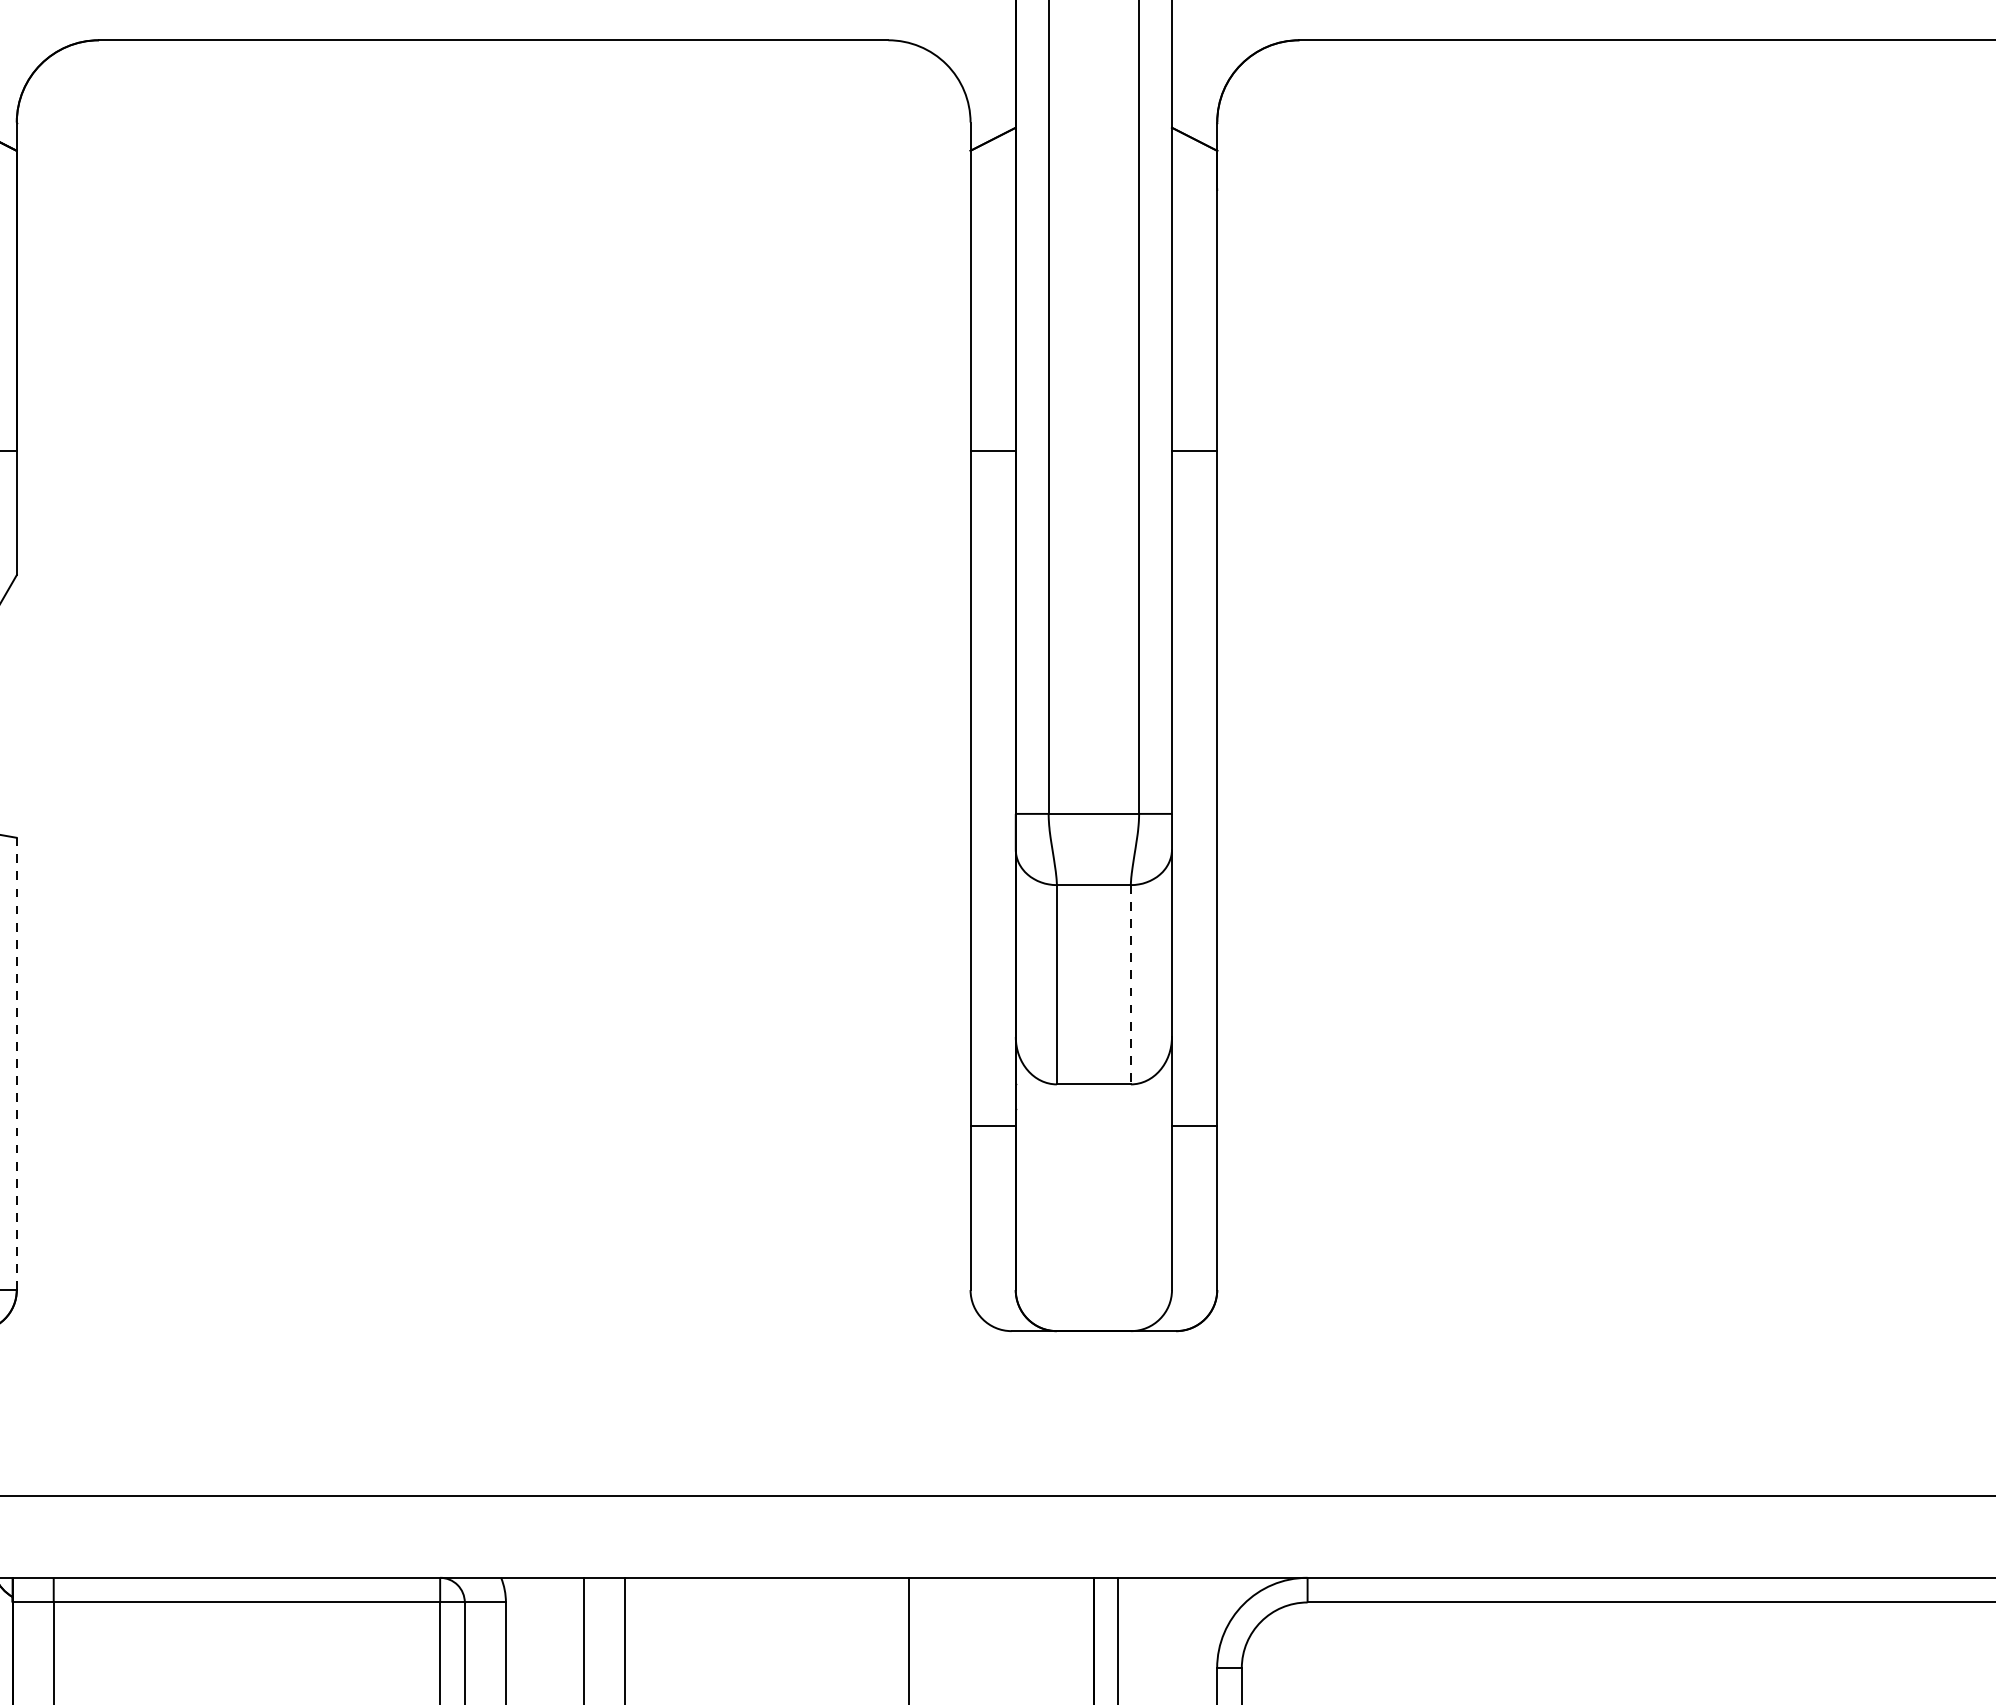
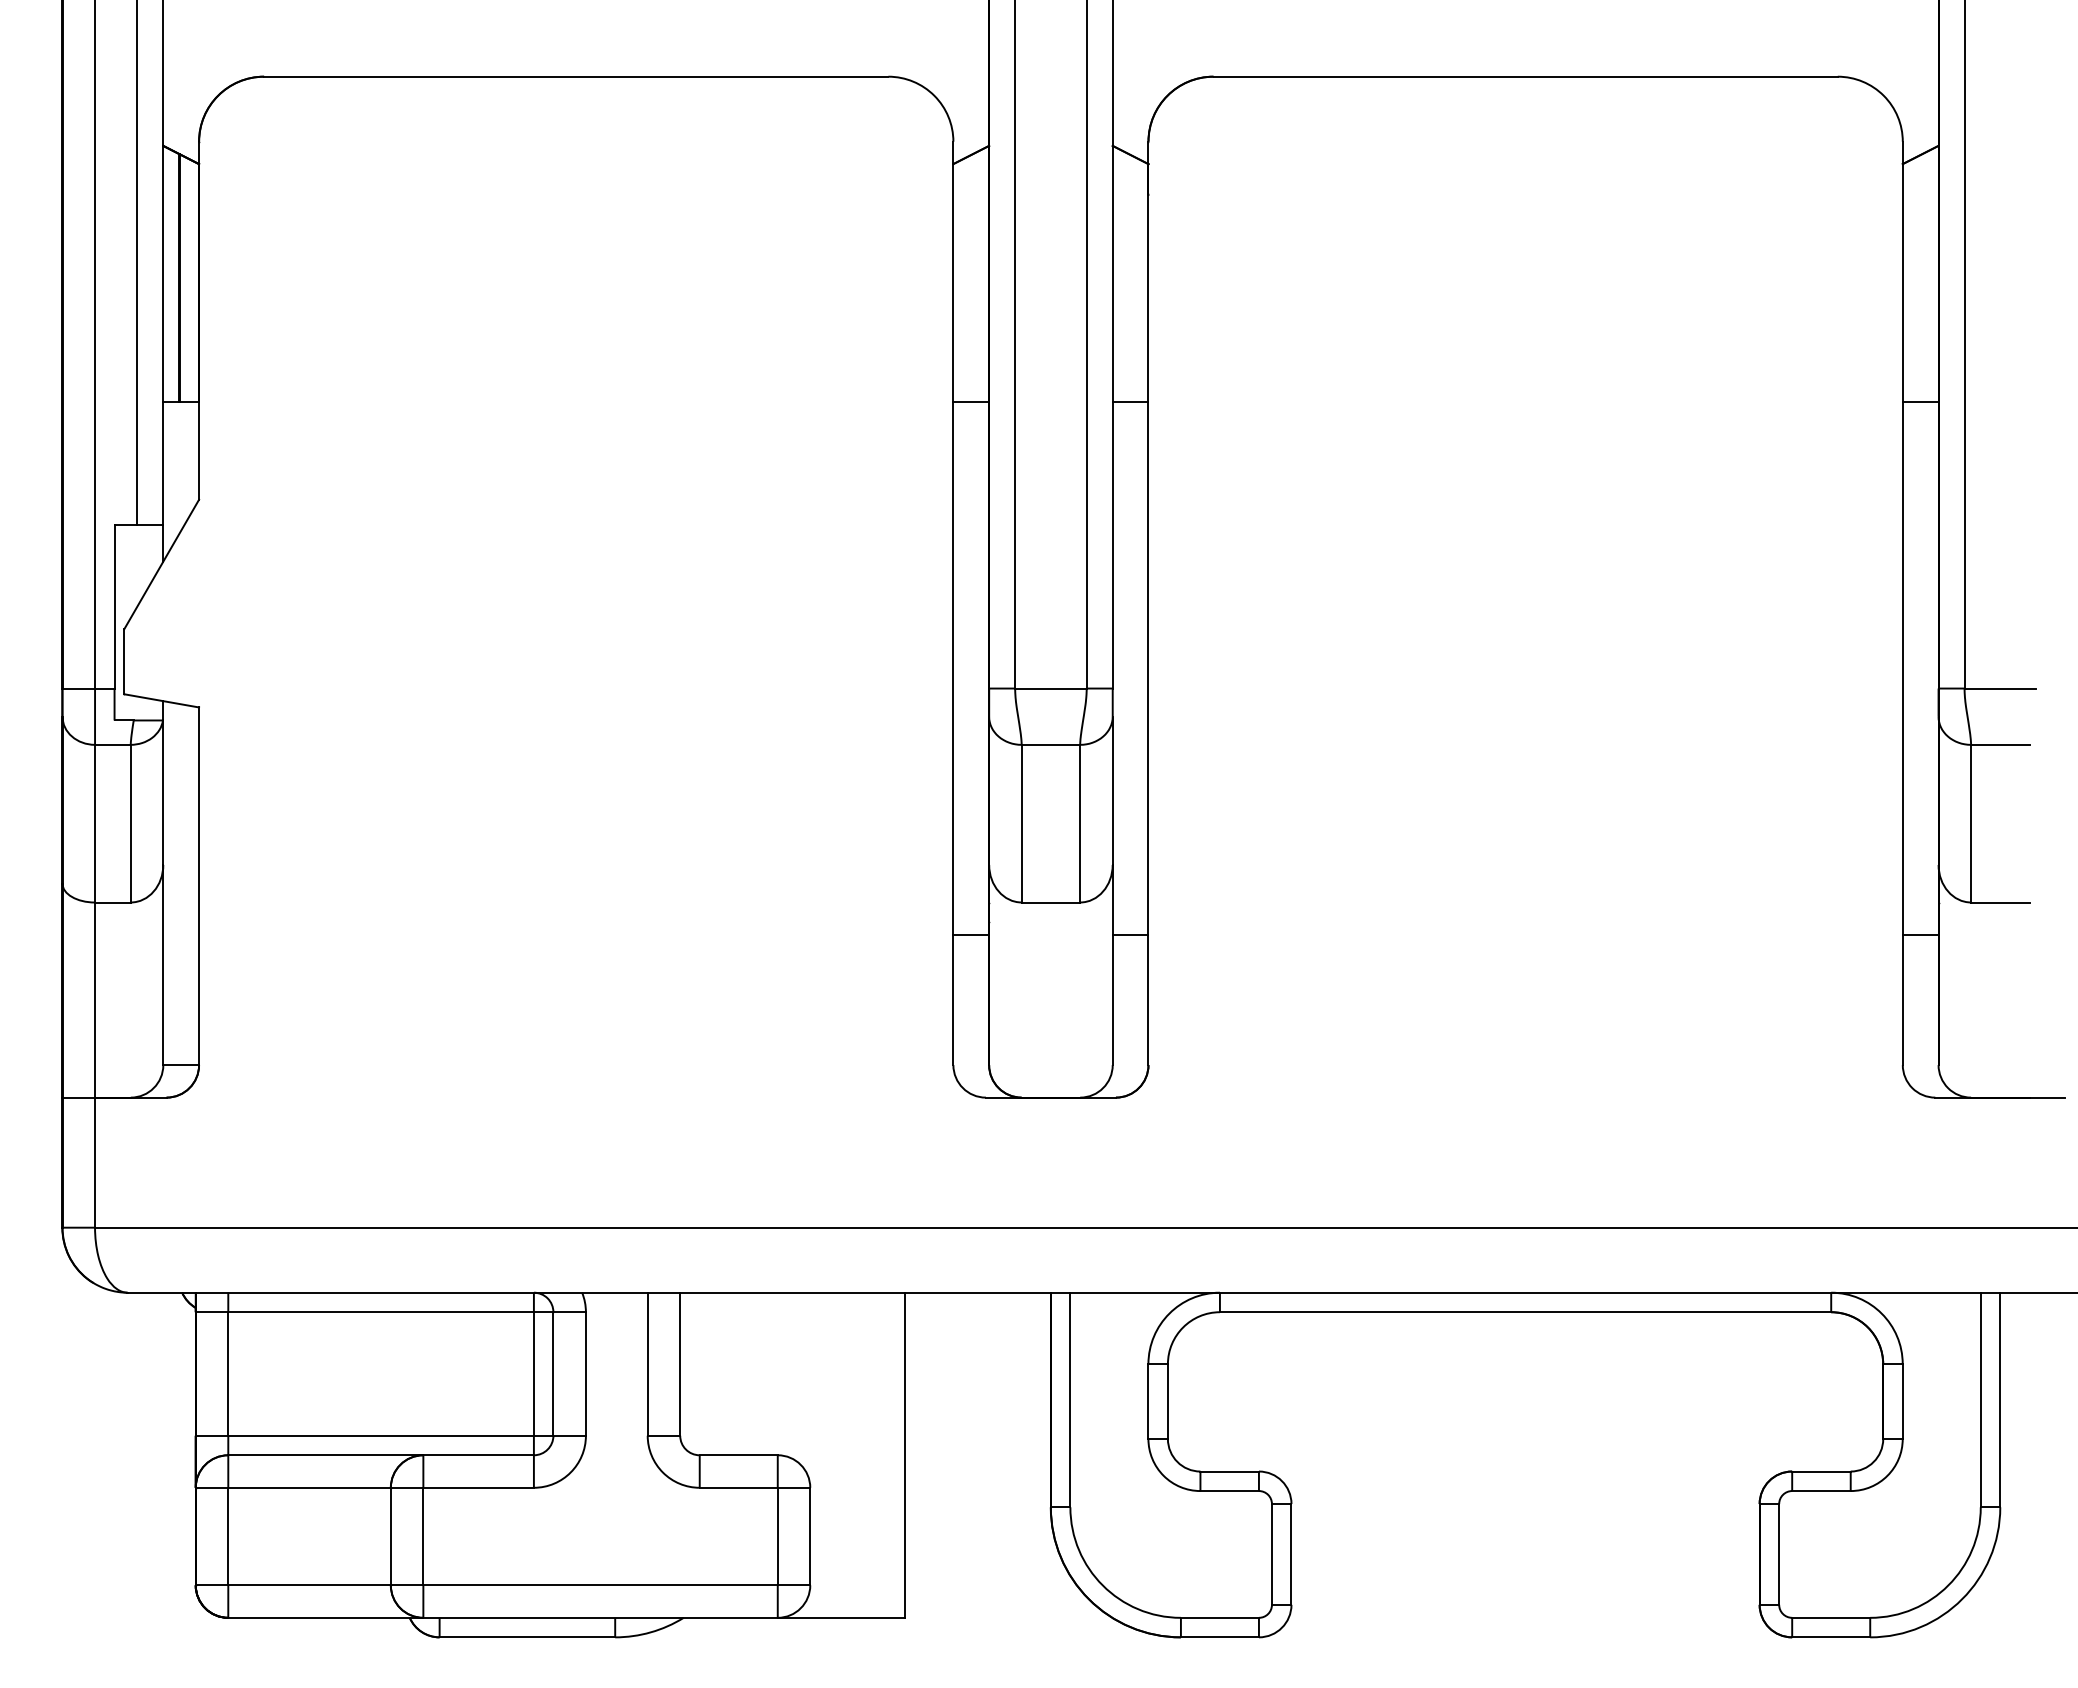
line: (1131, 984) -> (1080, 823), dashed -> solid
line: (17, 1064) -> (199, 886), dashed -> solid

